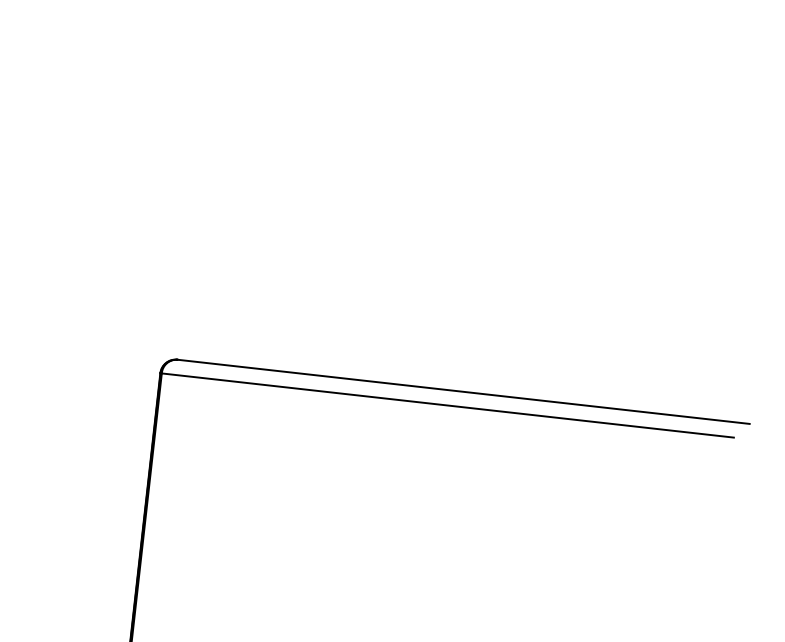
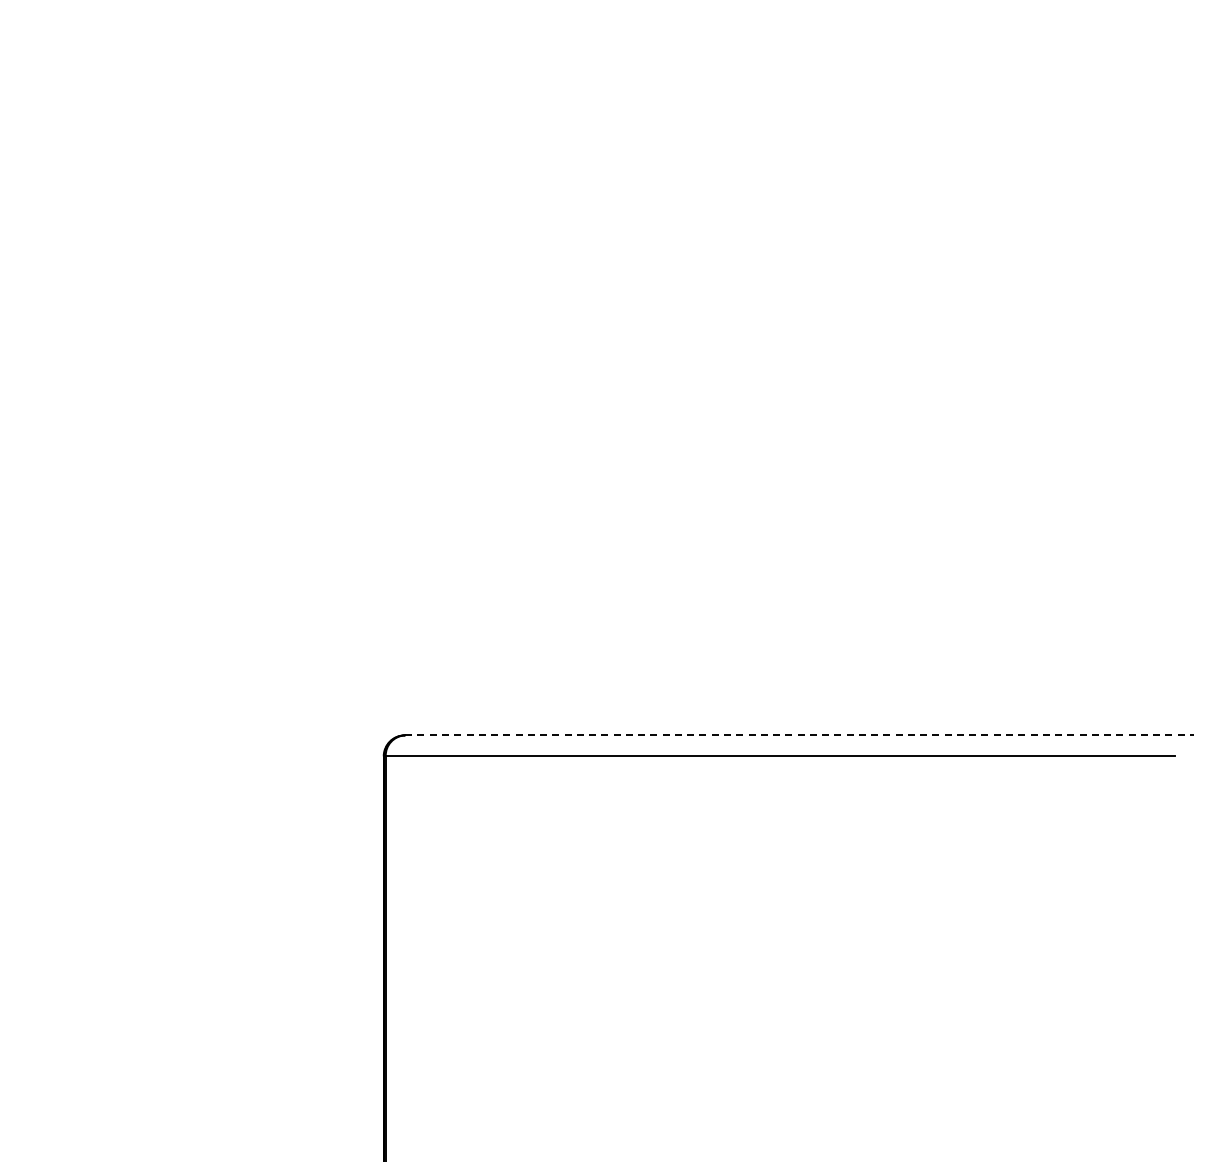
line: (463, 391) -> (799, 735), solid -> dashed

